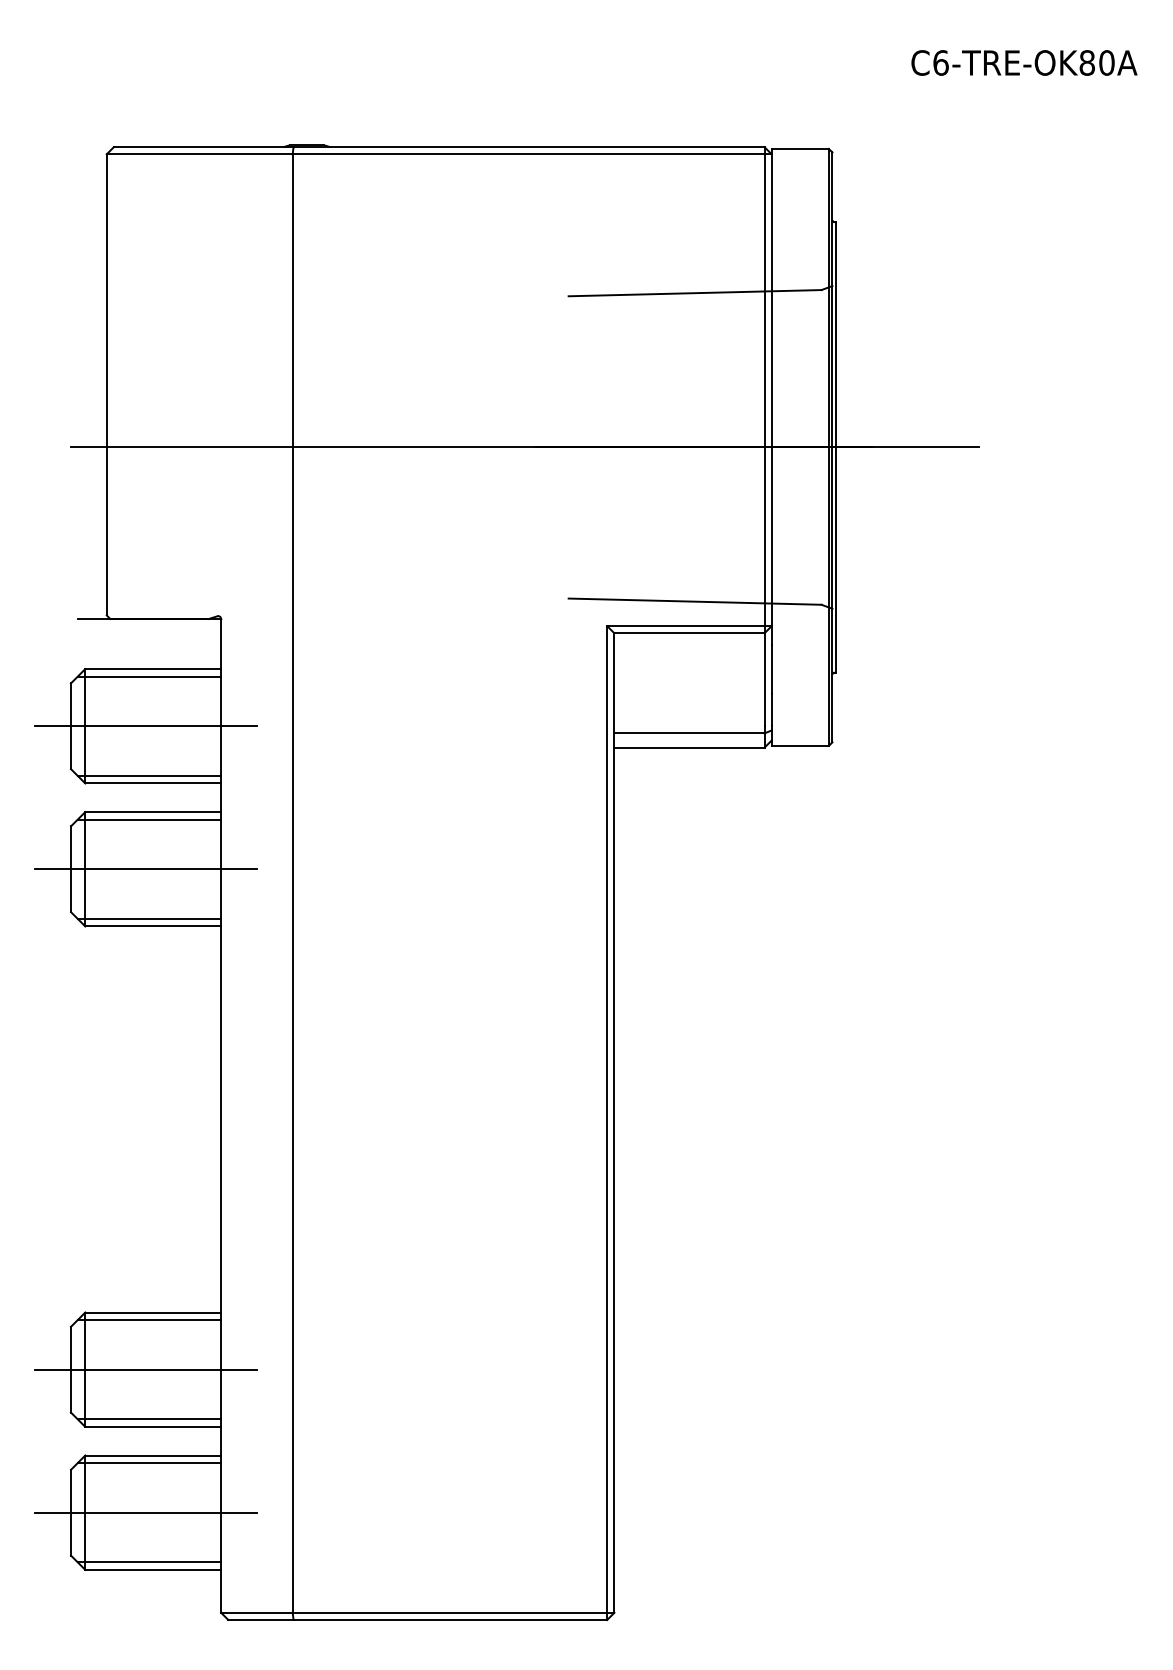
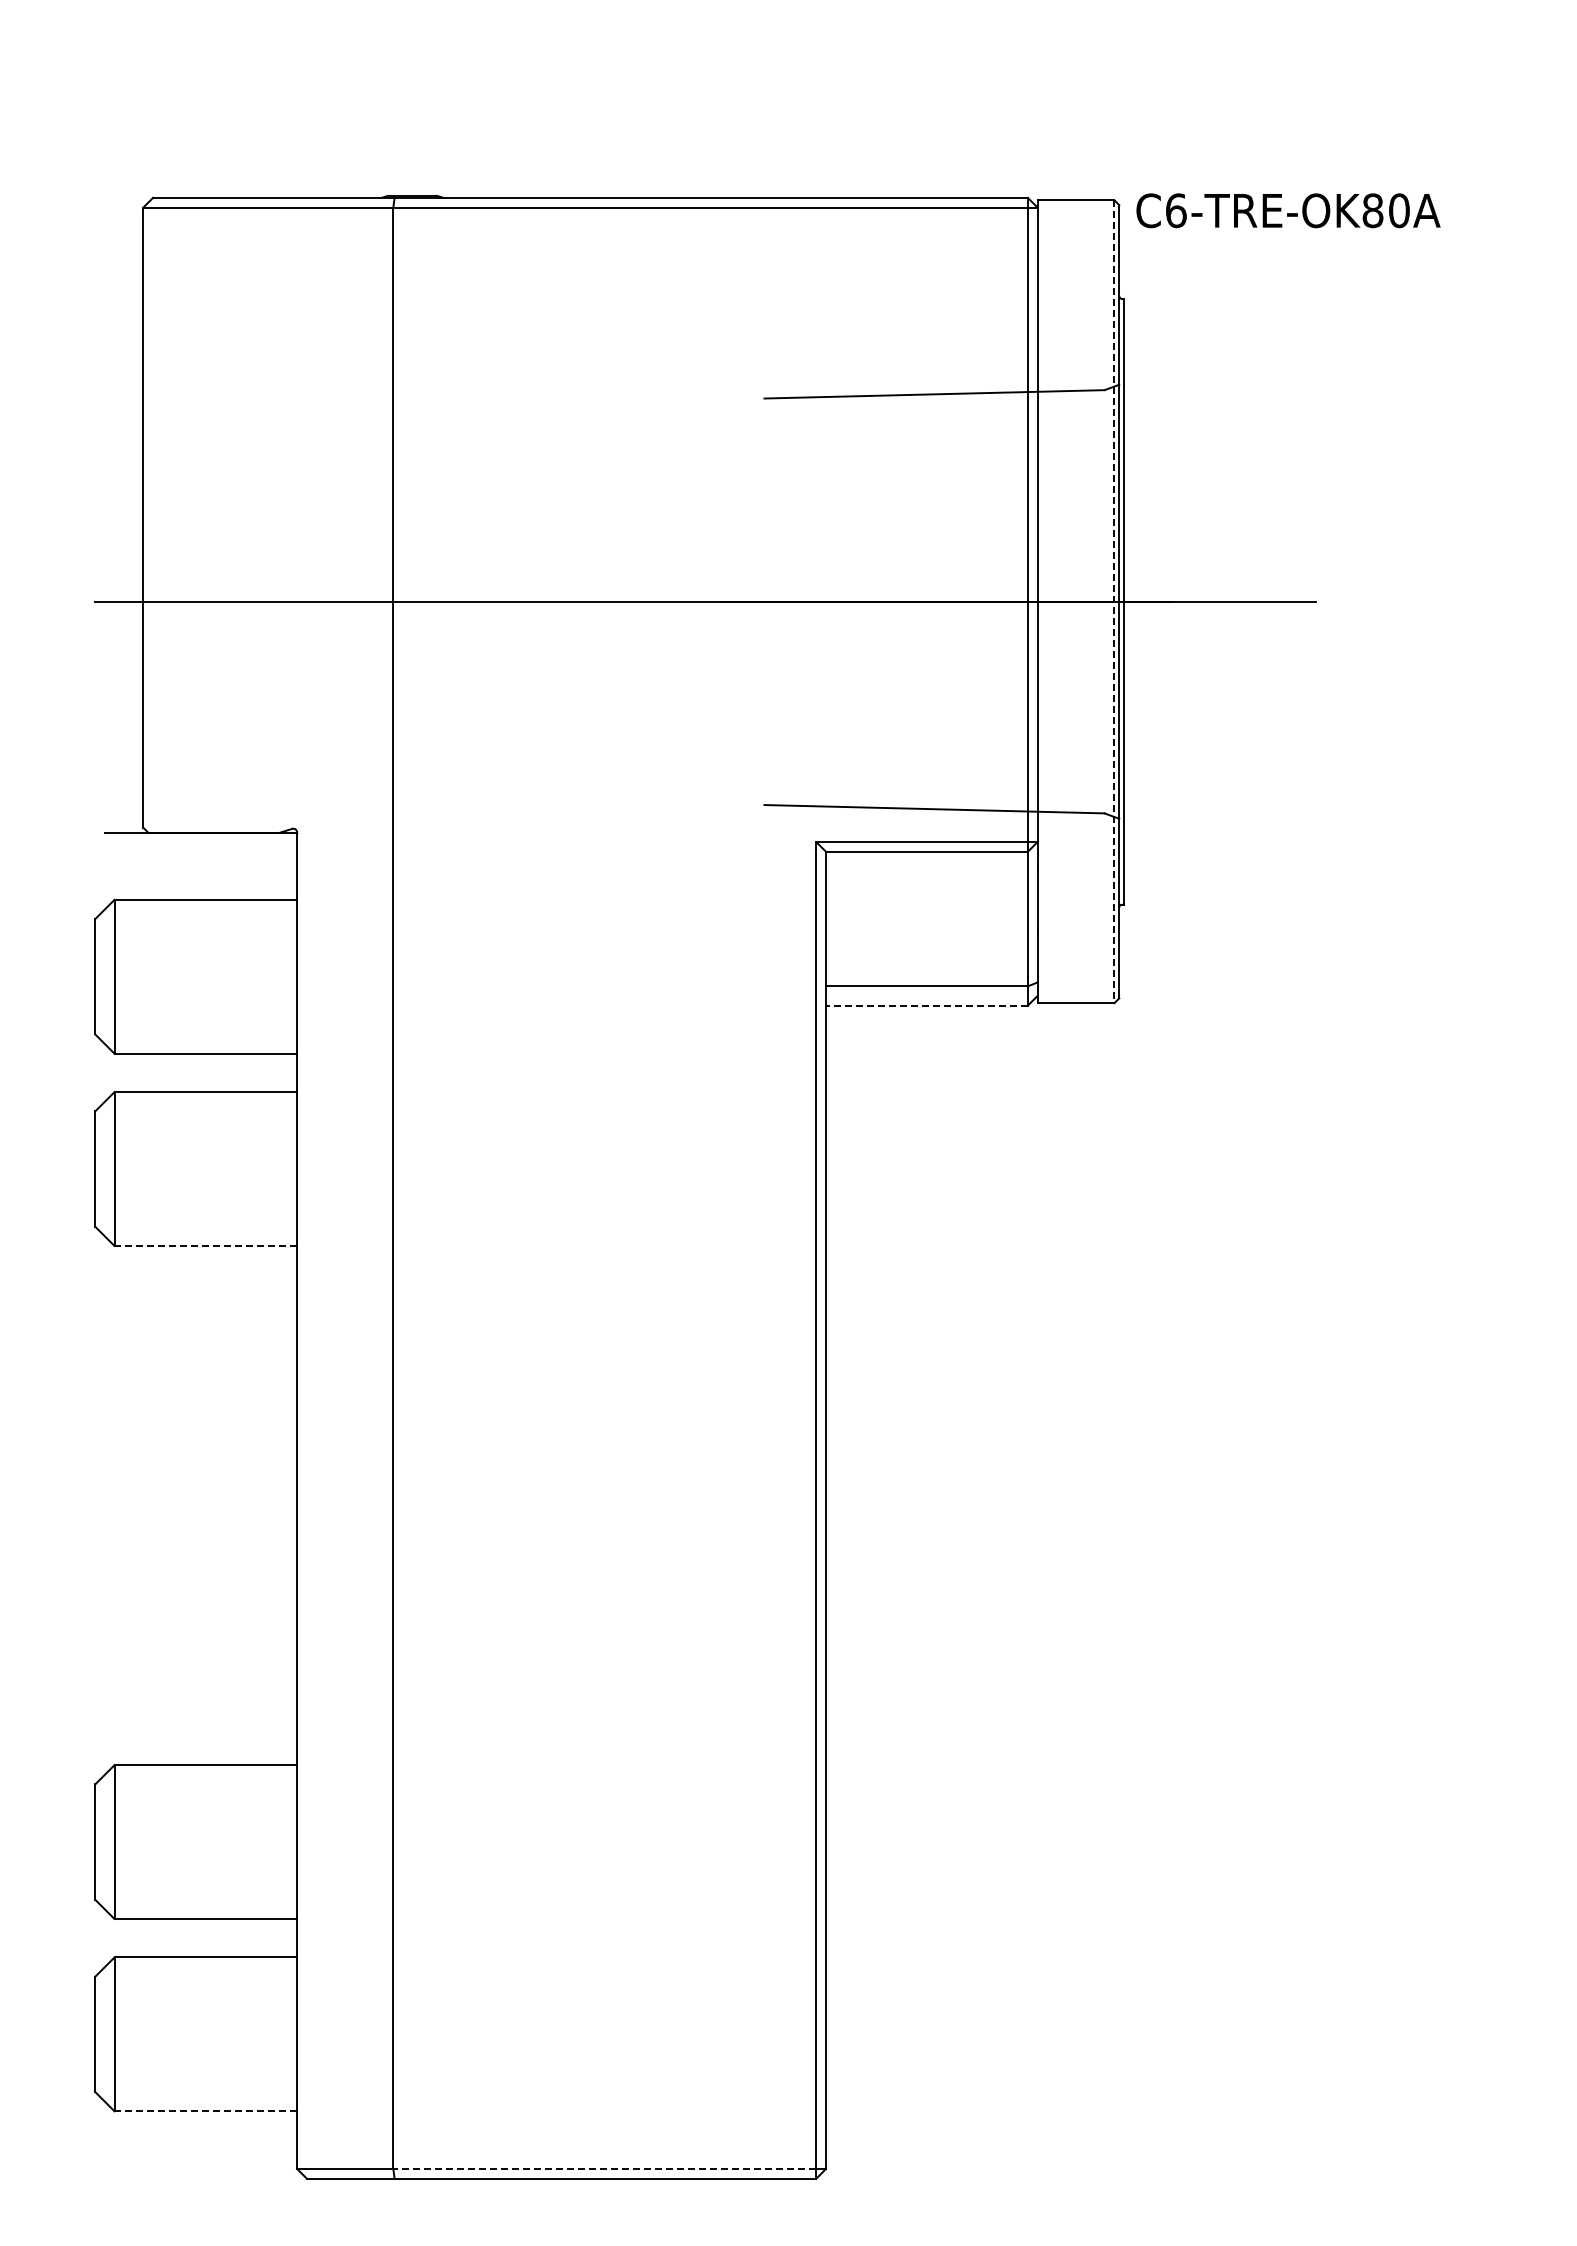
text: (1024, 62) -> (1288, 210), moved
line: (828, 447) -> (1114, 602), solid -> dashed
line: (149, 676) -> (200, 910), removed
line: (146, 726) -> (196, 976), removed
line: (689, 747) -> (926, 1005), solid -> dashed
line: (149, 775) -> (200, 1043), removed
line: (149, 819) -> (200, 1102), removed
line: (146, 869) -> (196, 1169), removed
line: (149, 918) -> (200, 1235), removed
line: (152, 926) -> (205, 1245), solid -> dashed
line: (149, 1320) -> (200, 1775), removed
line: (146, 1370) -> (196, 1842), removed
line: (149, 1419) -> (200, 1908), removed
line: (149, 1462) -> (200, 1967), removed
line: (146, 1512) -> (196, 2034), removed
line: (149, 1561) -> (200, 2100), removed
line: (152, 1570) -> (205, 2111), solid -> dashed
line: (449, 1613) -> (604, 2169), solid -> dashed

